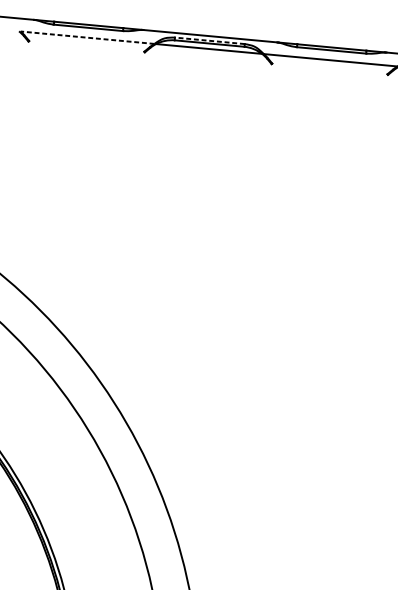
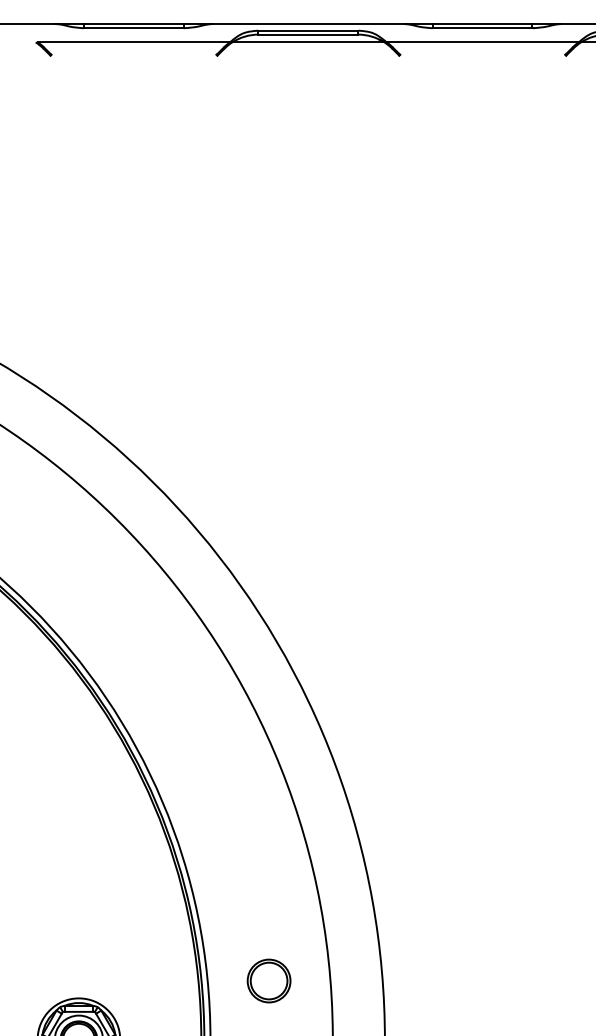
line: (87, 37) -> (134, 42), dashed -> solid
line: (209, 40) -> (307, 30), dashed -> solid

